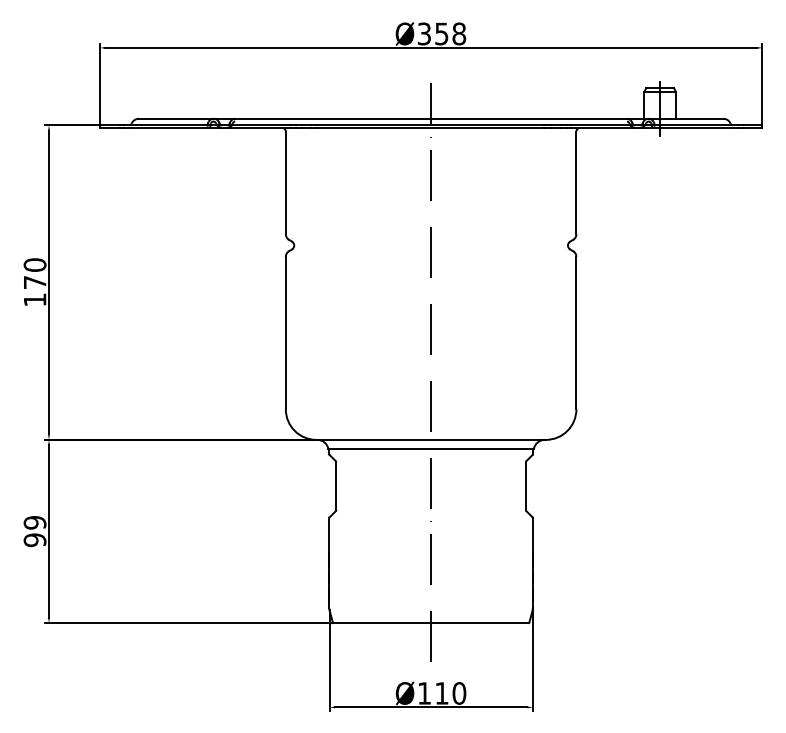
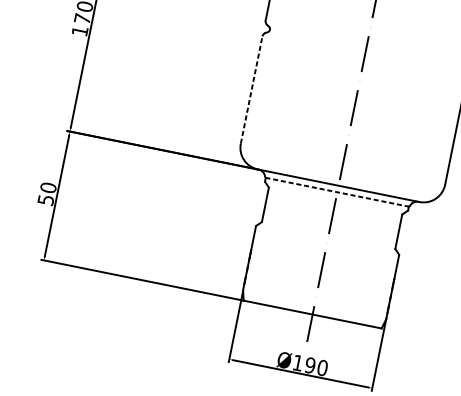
line: (285, 332) -> (251, 89), solid -> dashed
line: (431, 449) -> (337, 192), solid -> dashed
text: (34, 531) -> (46, 193), 99 -> 50
text: (441, 693) -> (310, 365), Ø110 -> Ø190

